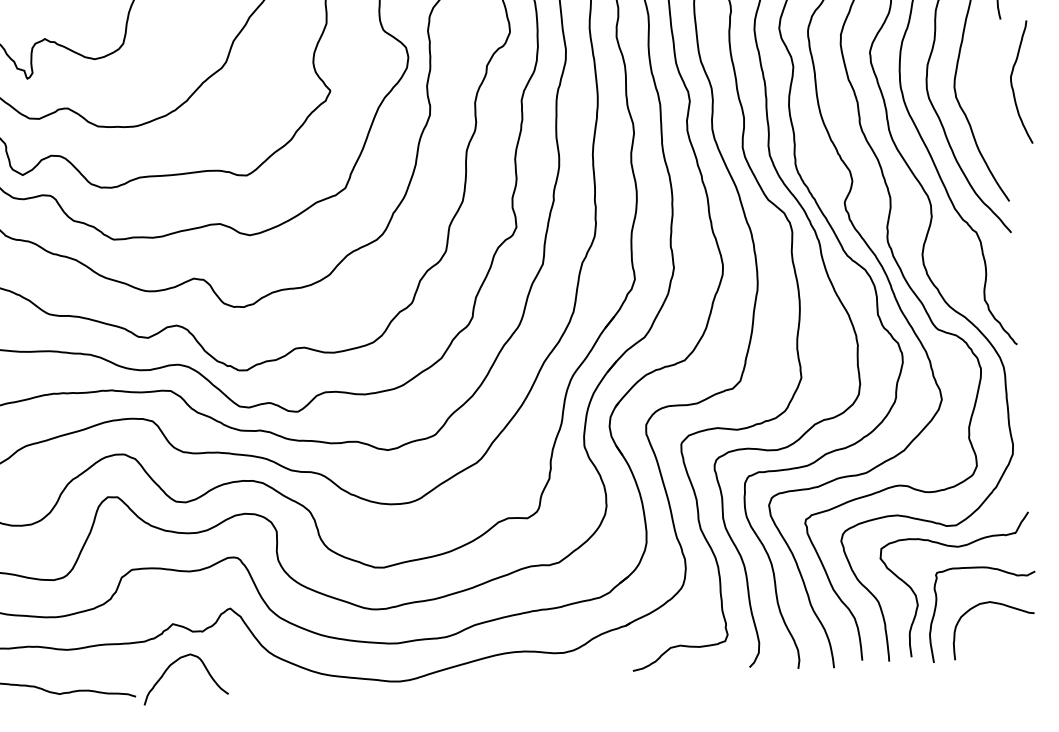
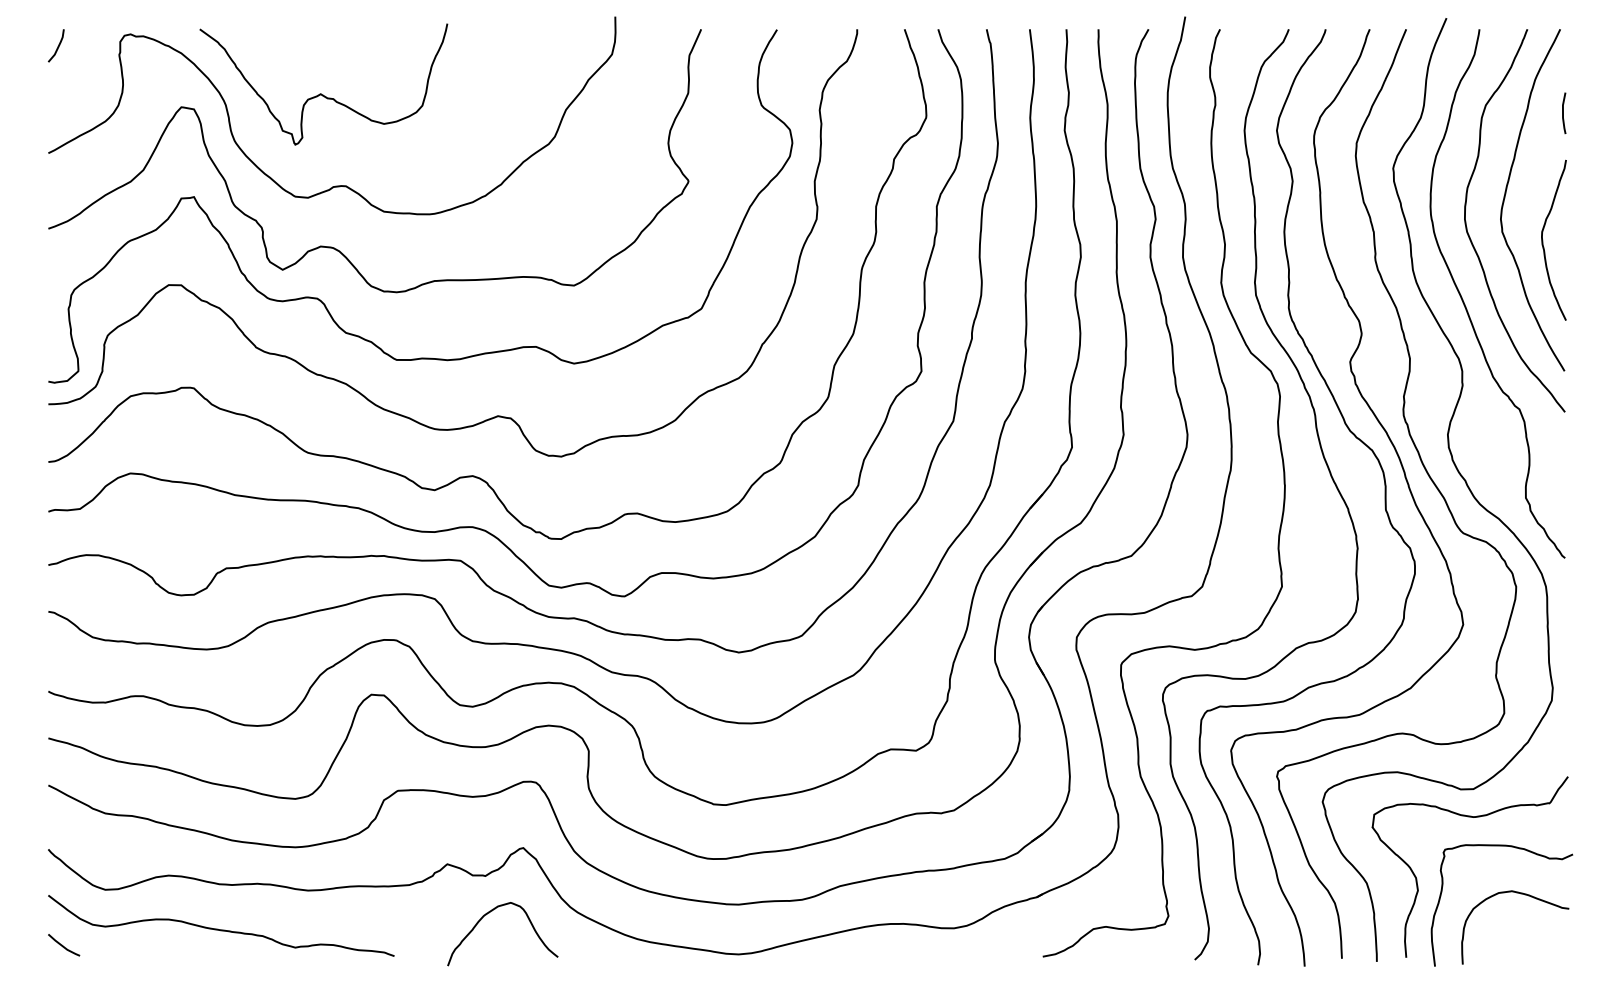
curve: (1012, 83) -> (1543, 240), moved
curve: (174, 663) -> (489, 913), moved

